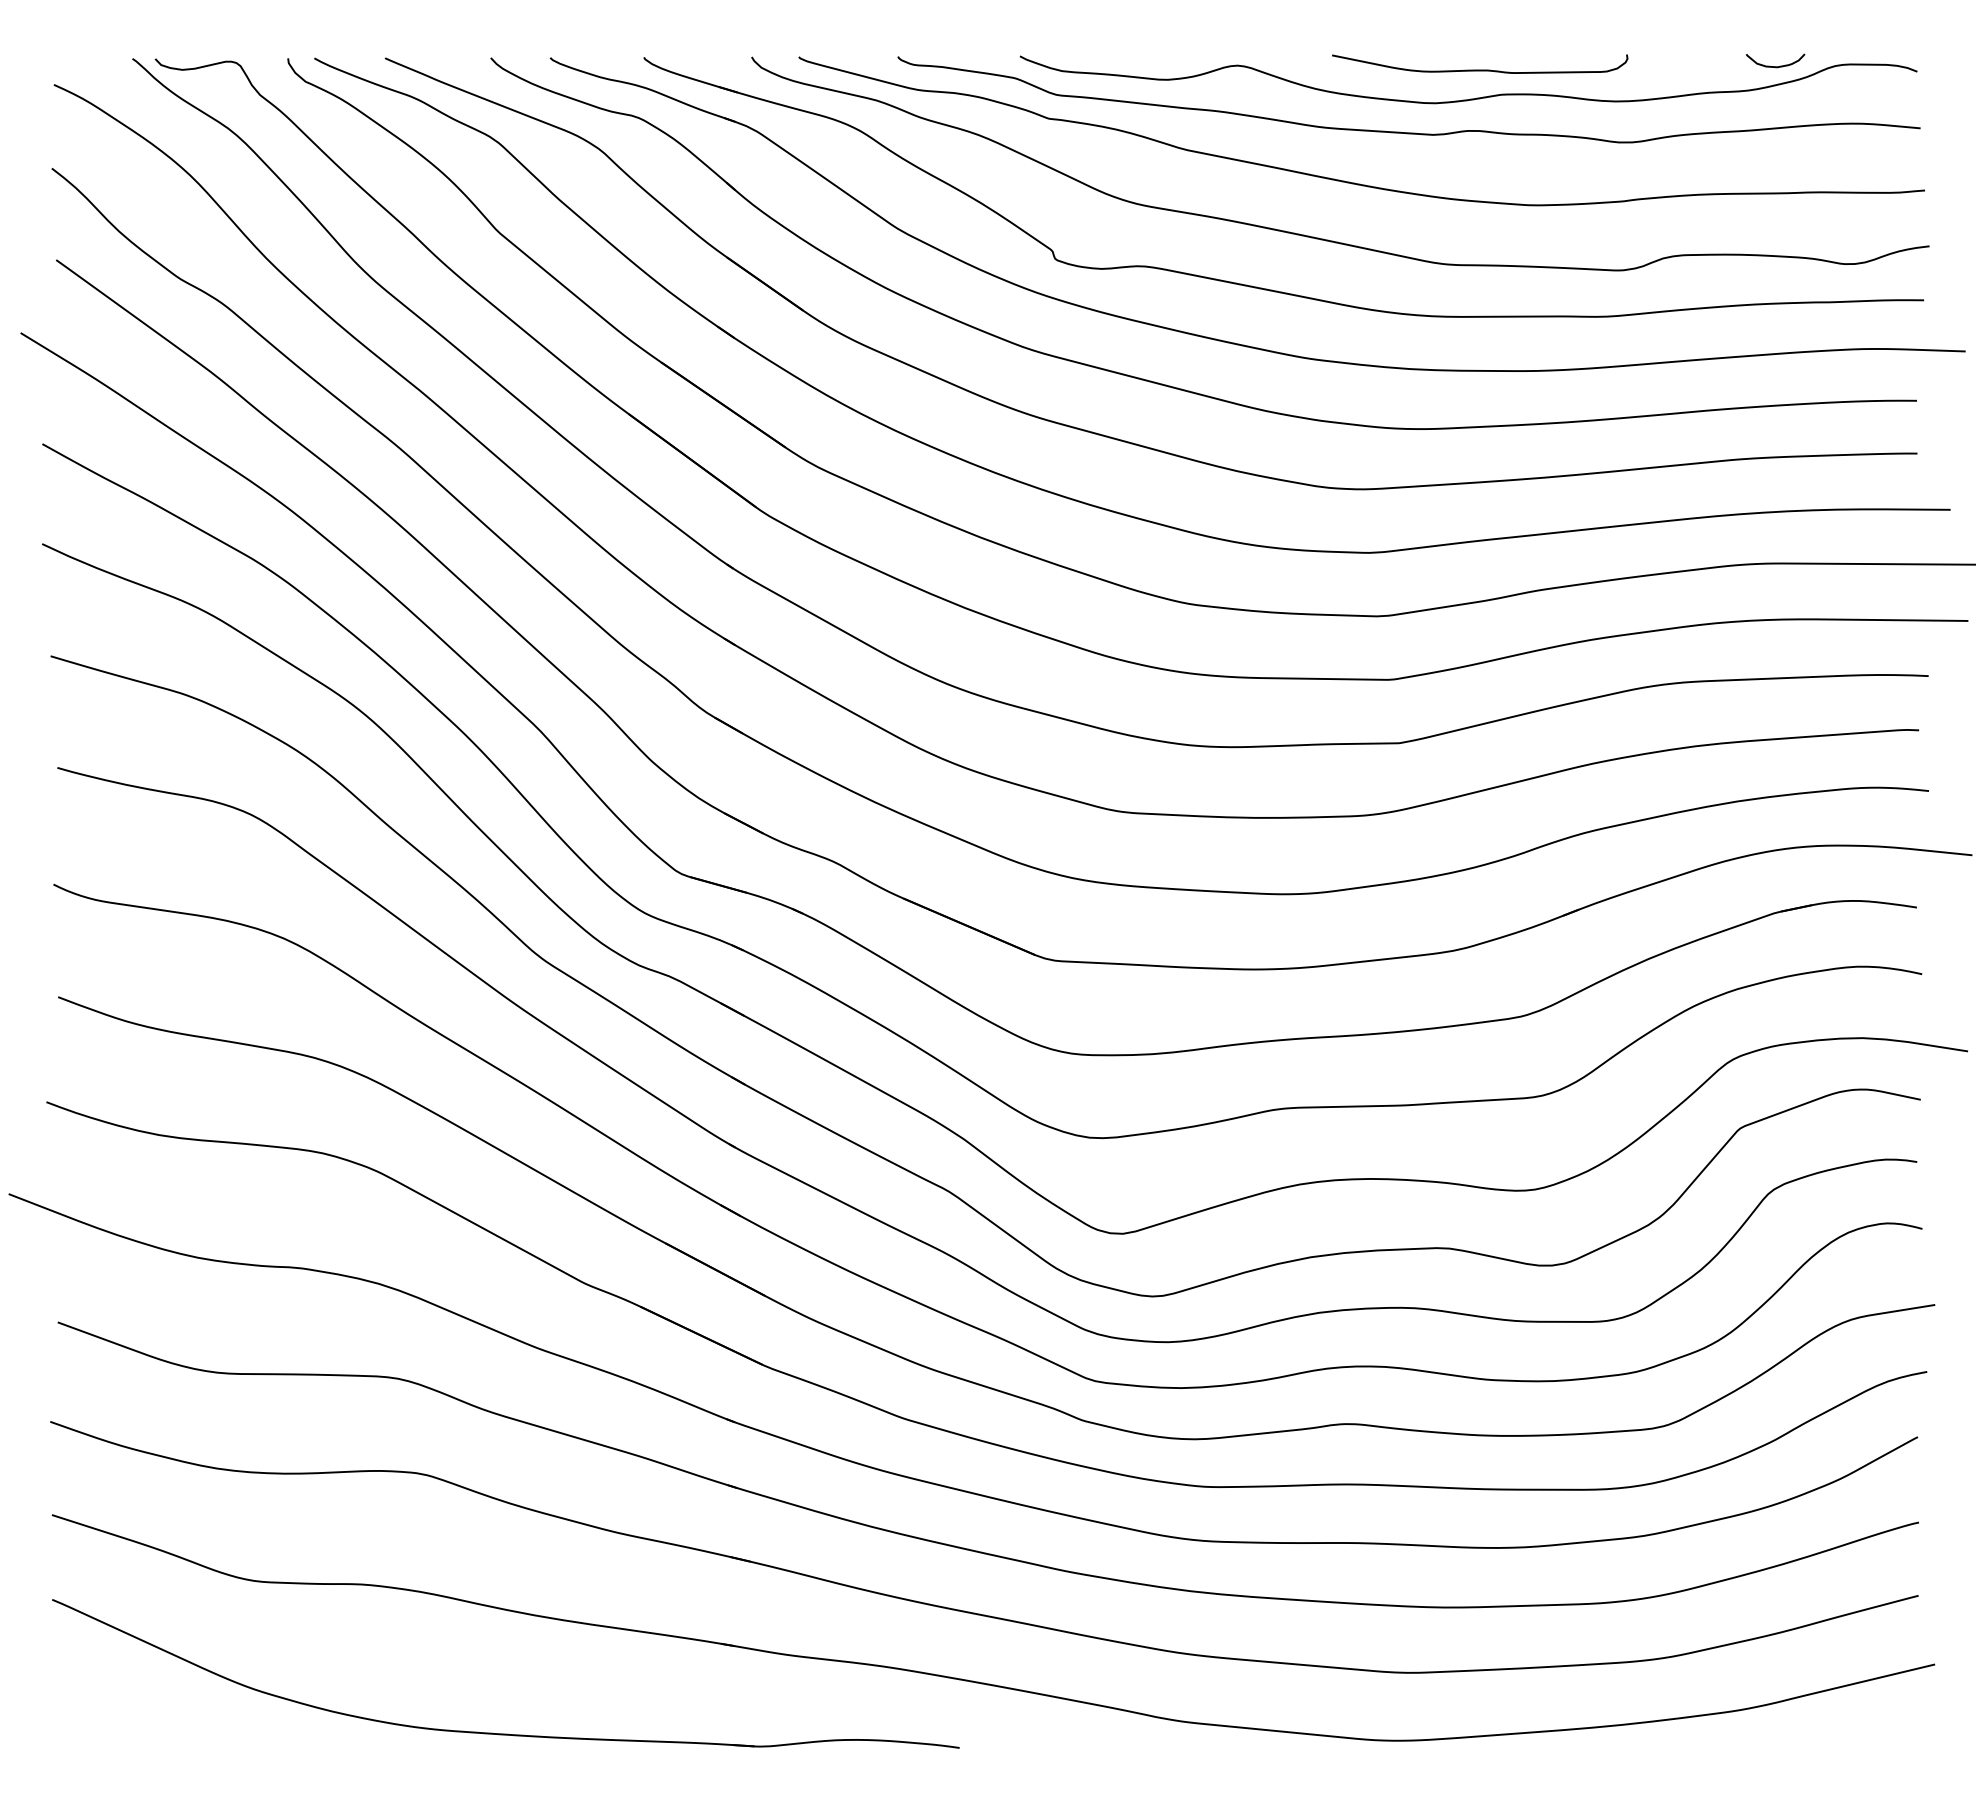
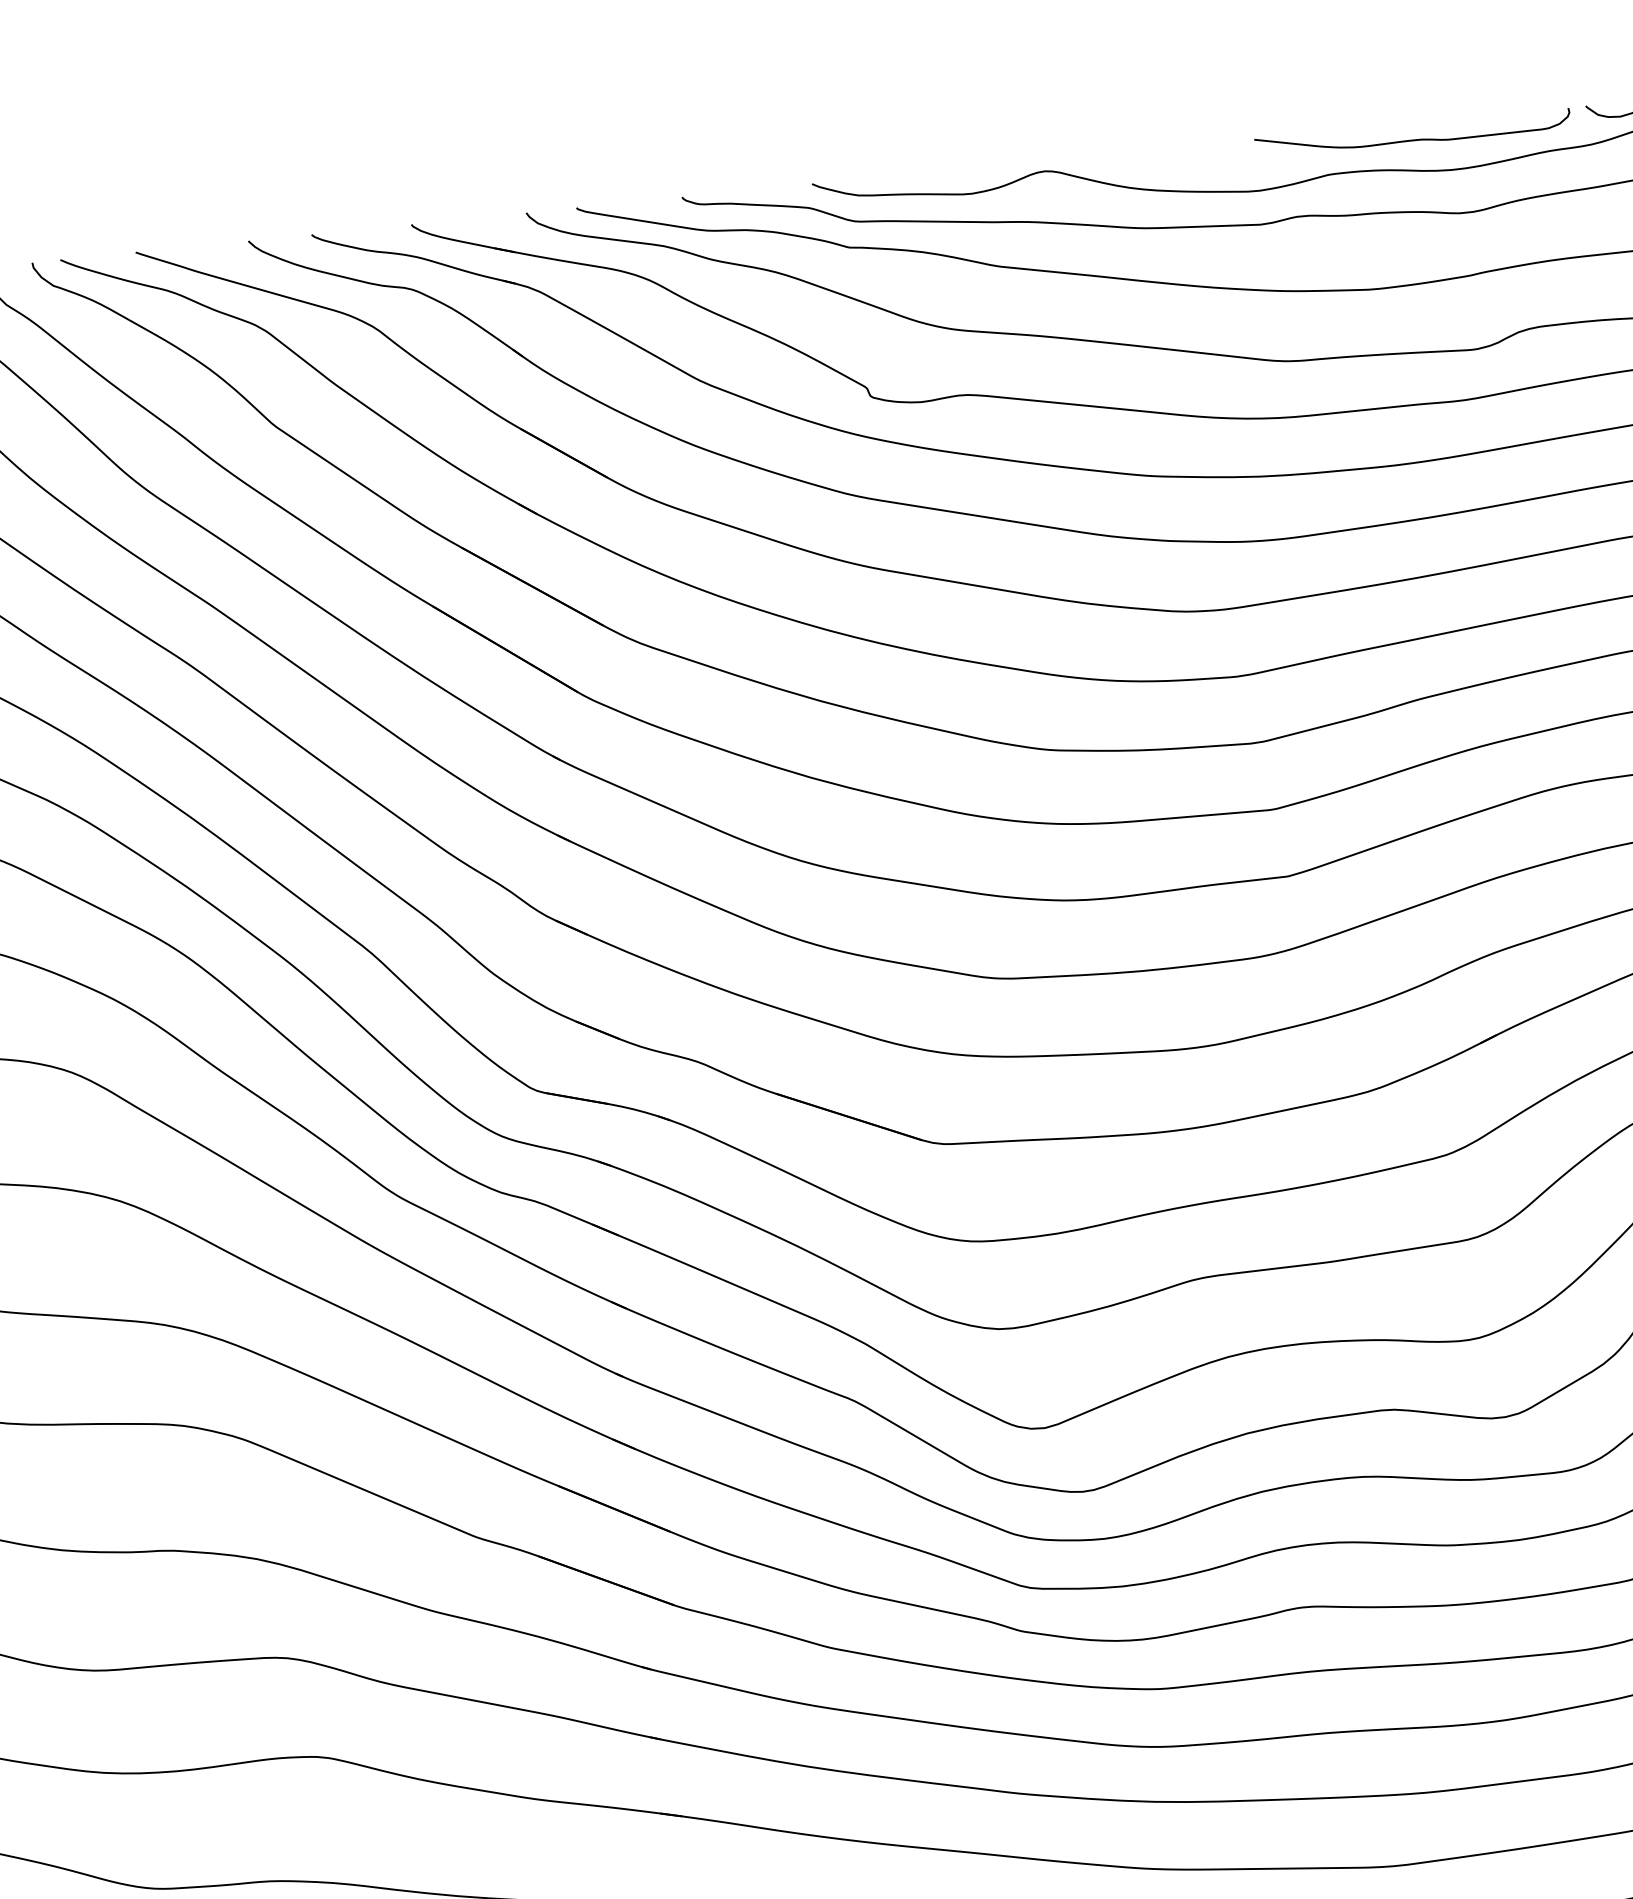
curve: (1480, 69) -> (1413, 139), moved

